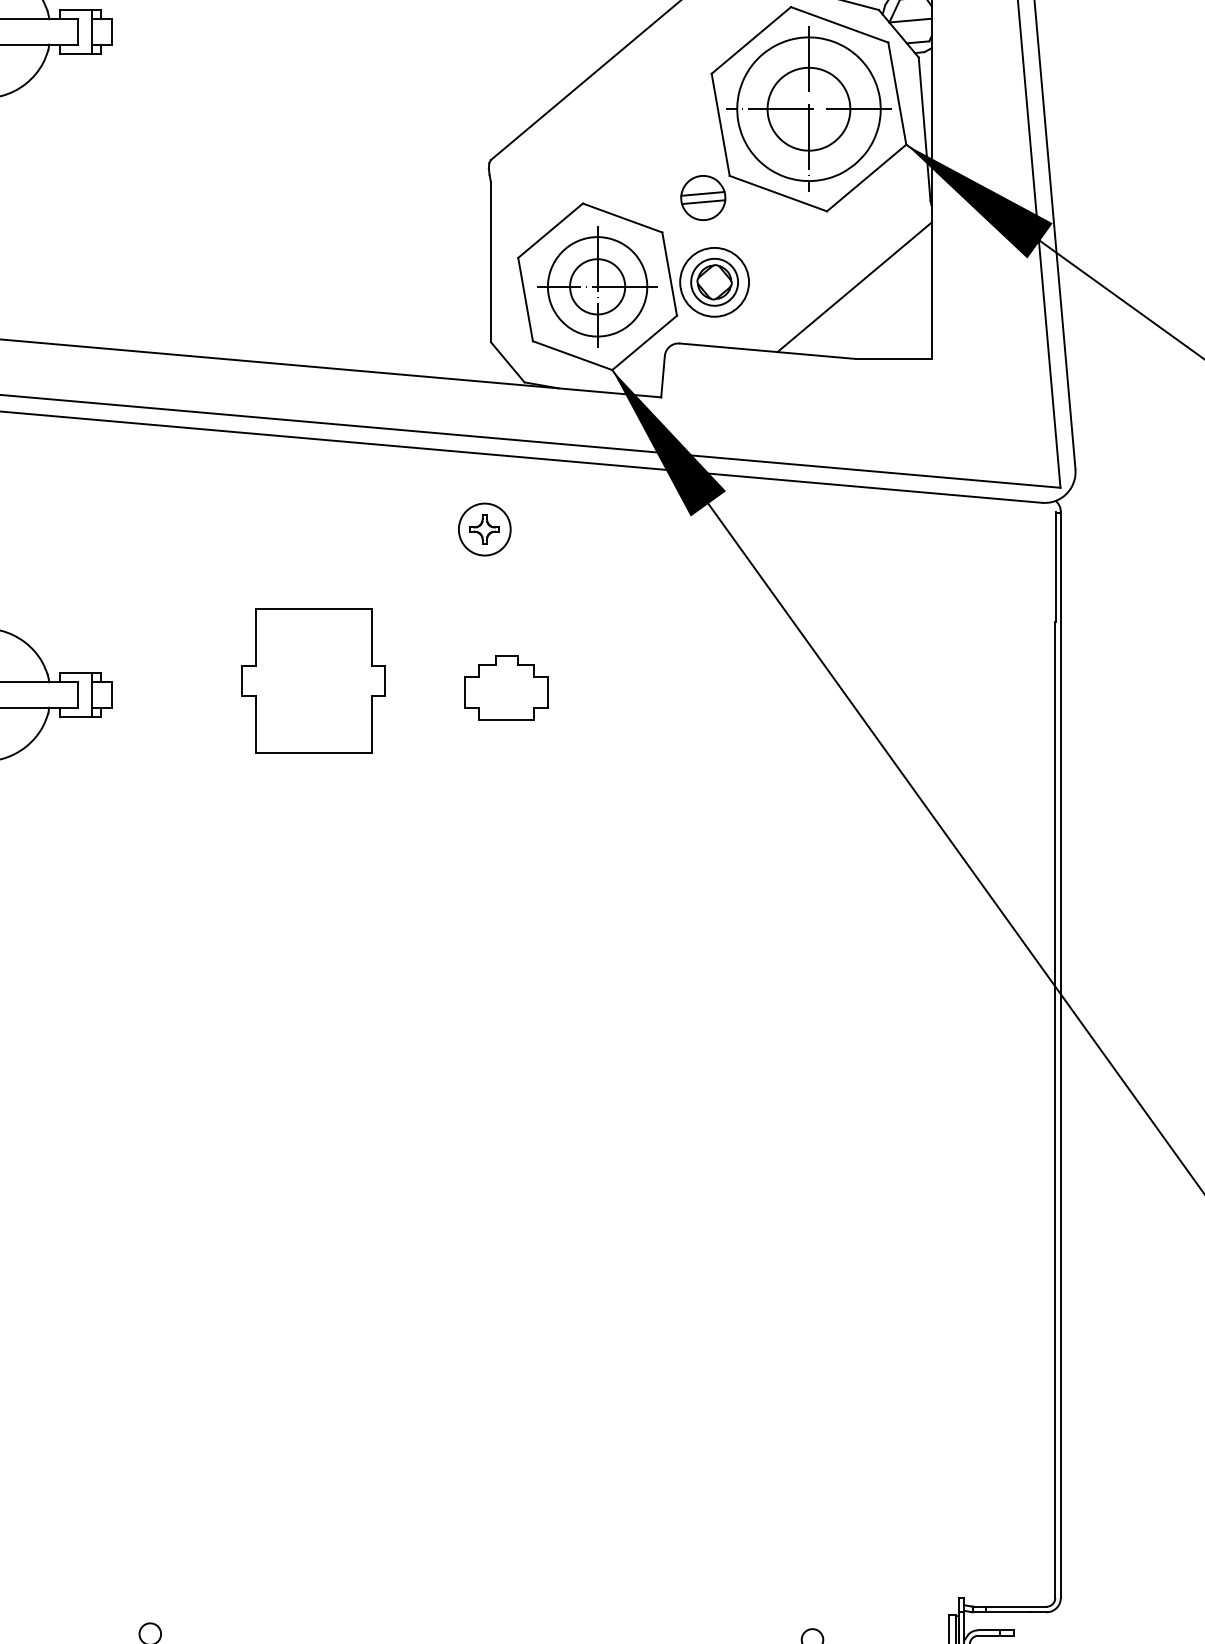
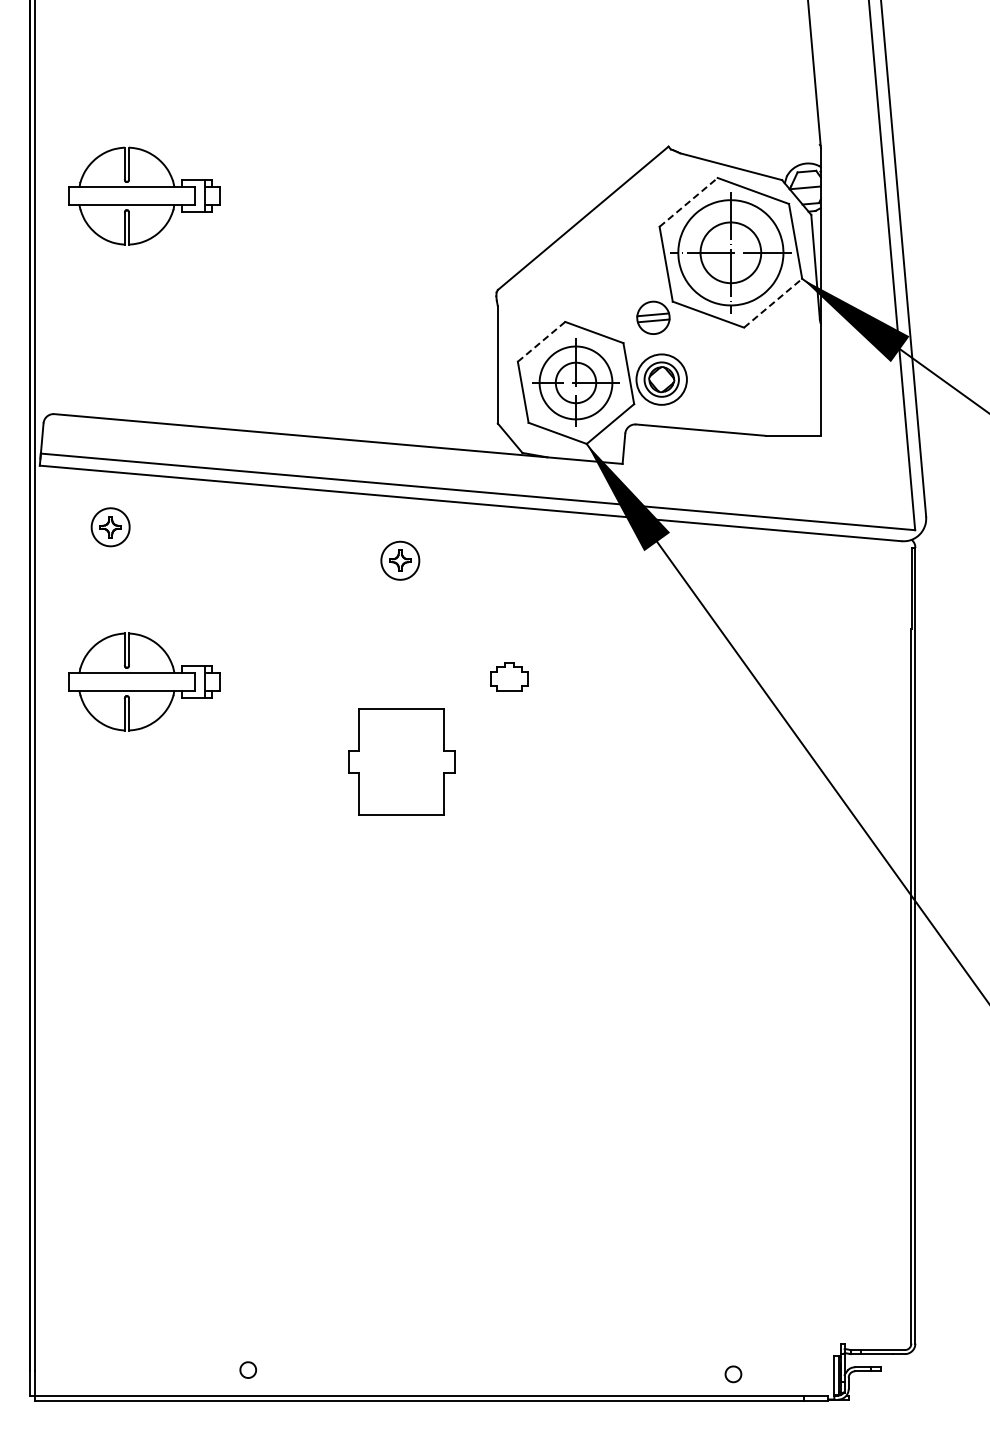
line: (751, 40) -> (688, 202), solid -> dashed
line: (867, 178) -> (773, 303), solid -> dashed
line: (550, 230) -> (541, 341), solid -> dashed
line: (853, 286) -> (763, 382), removed
part: (485, 529) -> (400, 560), moved
part: (313, 680) -> (401, 761), moved
part: (506, 688) -> (509, 677), size x0.6

